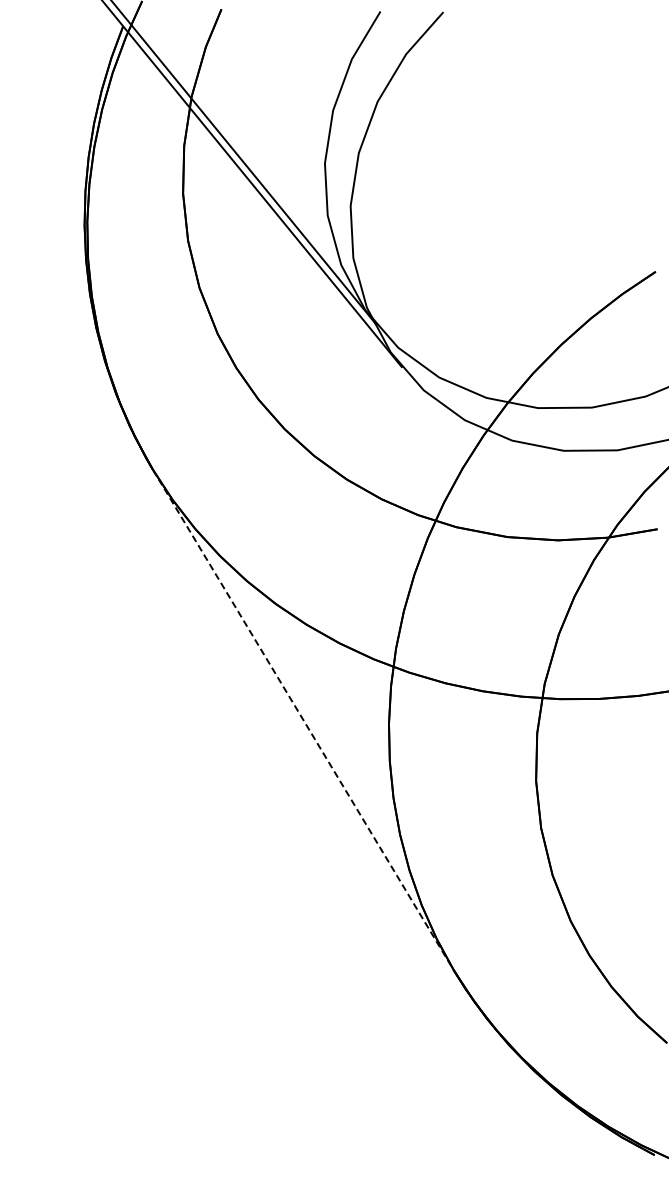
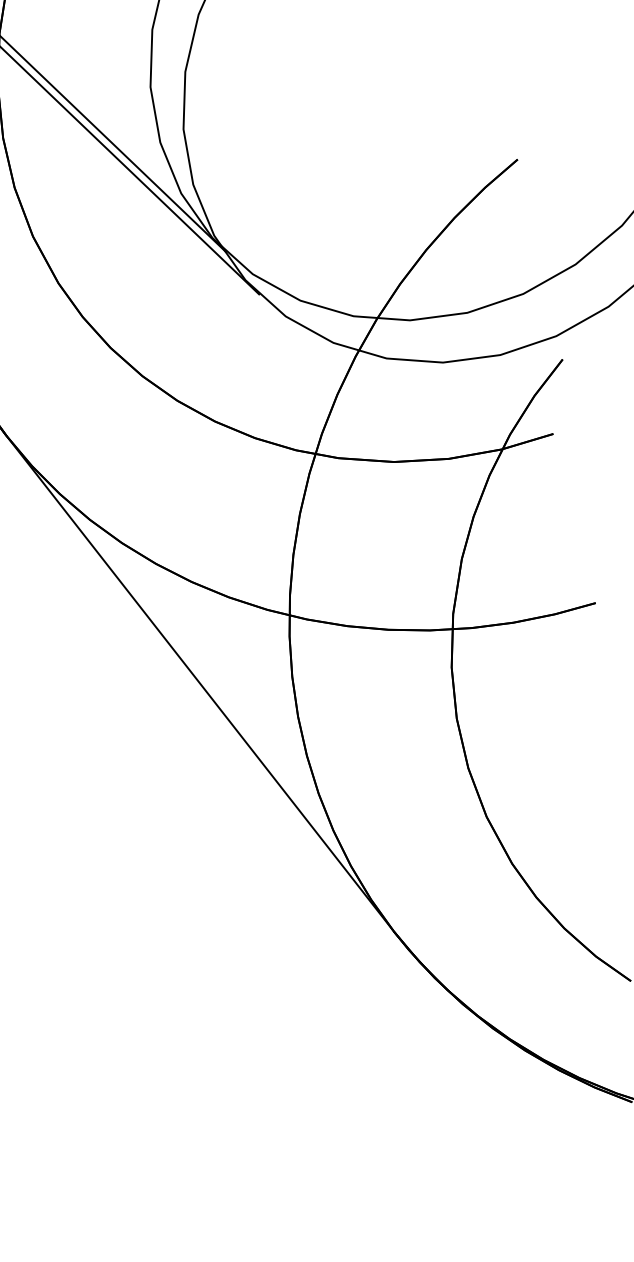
line: (303, 720) -> (200, 684), dashed -> solid

